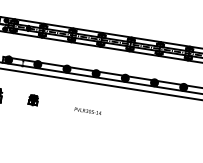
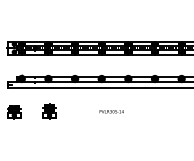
part: (33, 100) -> (49, 111), size x1.67
text: (87, 111) -> (111, 111), moved

